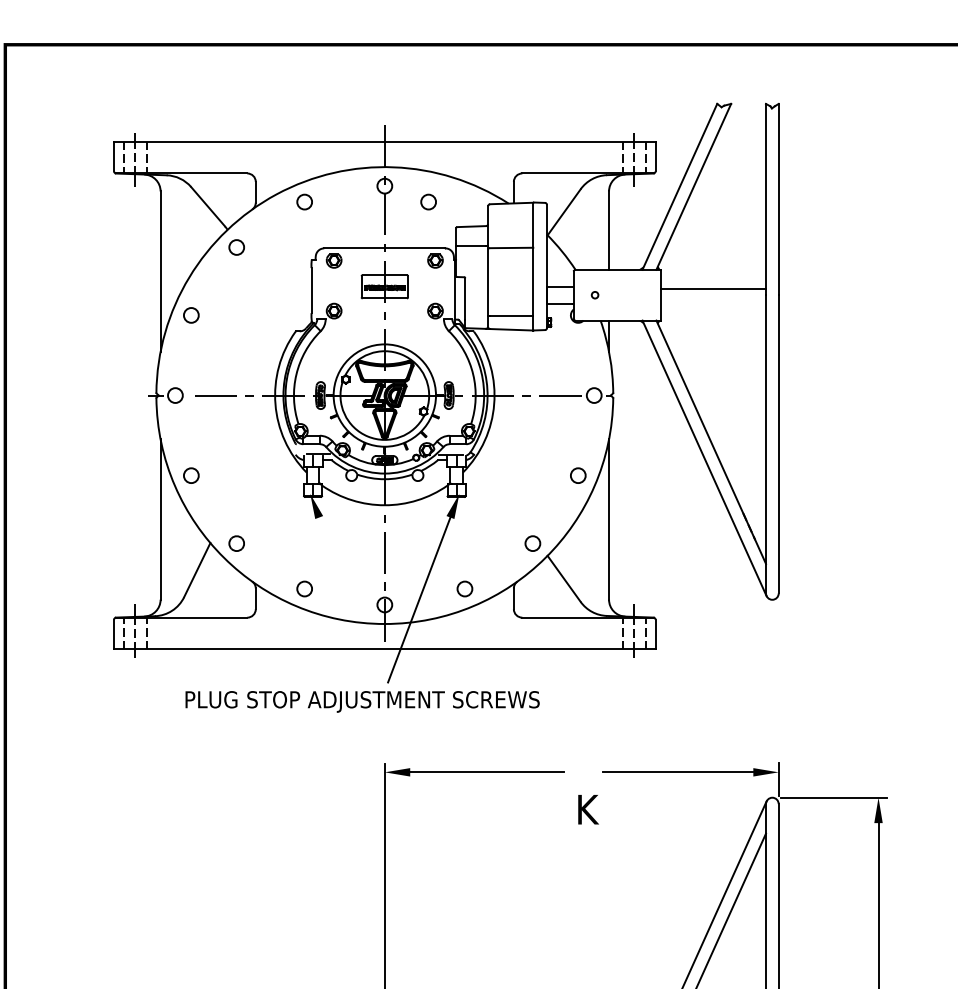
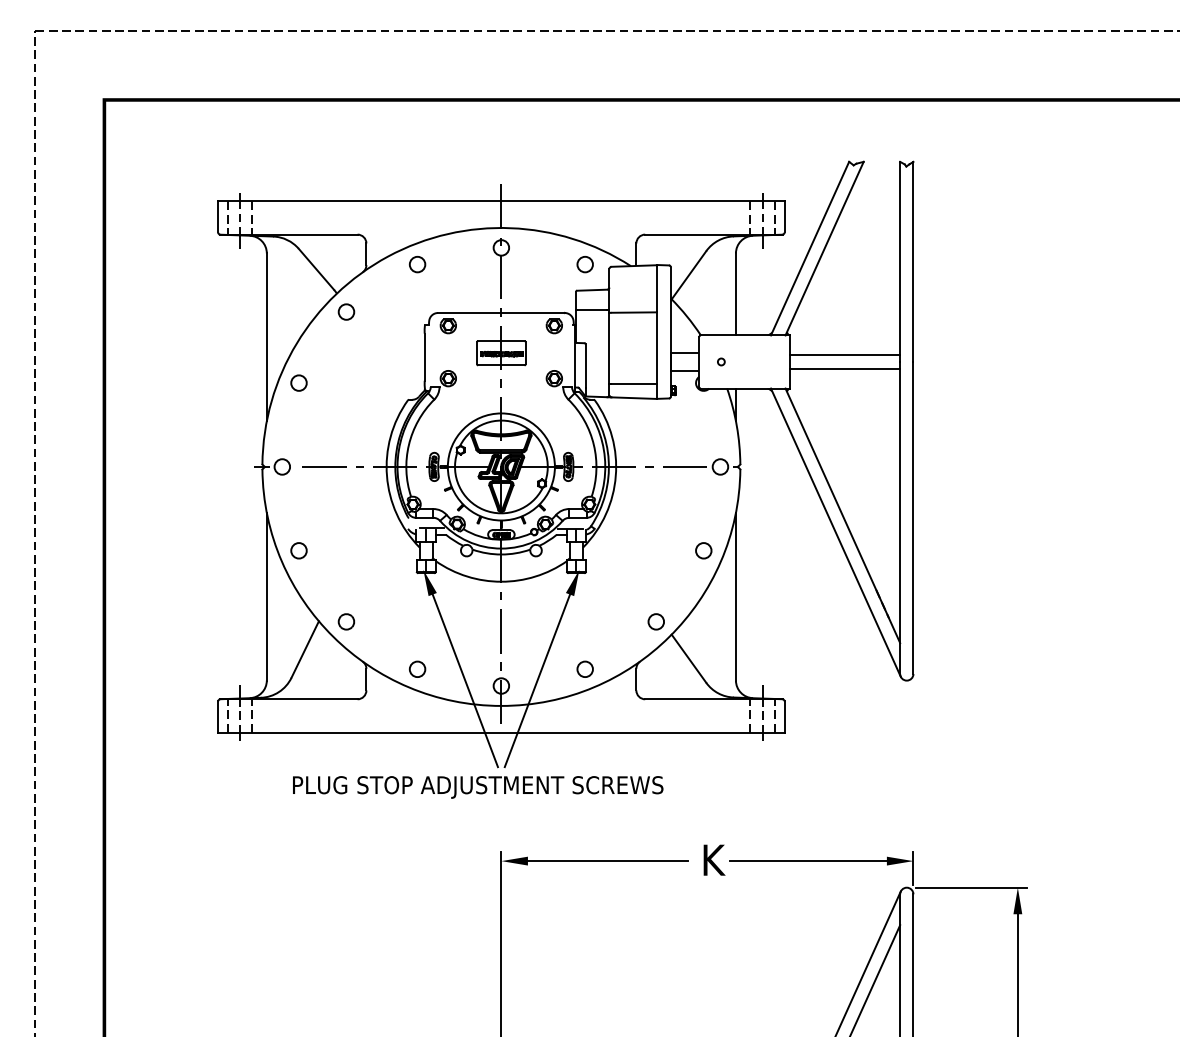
circle: (427, 202) -> (584, 264), moved
line: (712, 301) -> (844, 368), added
line: (349, 599) -> (464, 680), added
text: (588, 809) -> (714, 859), moved

